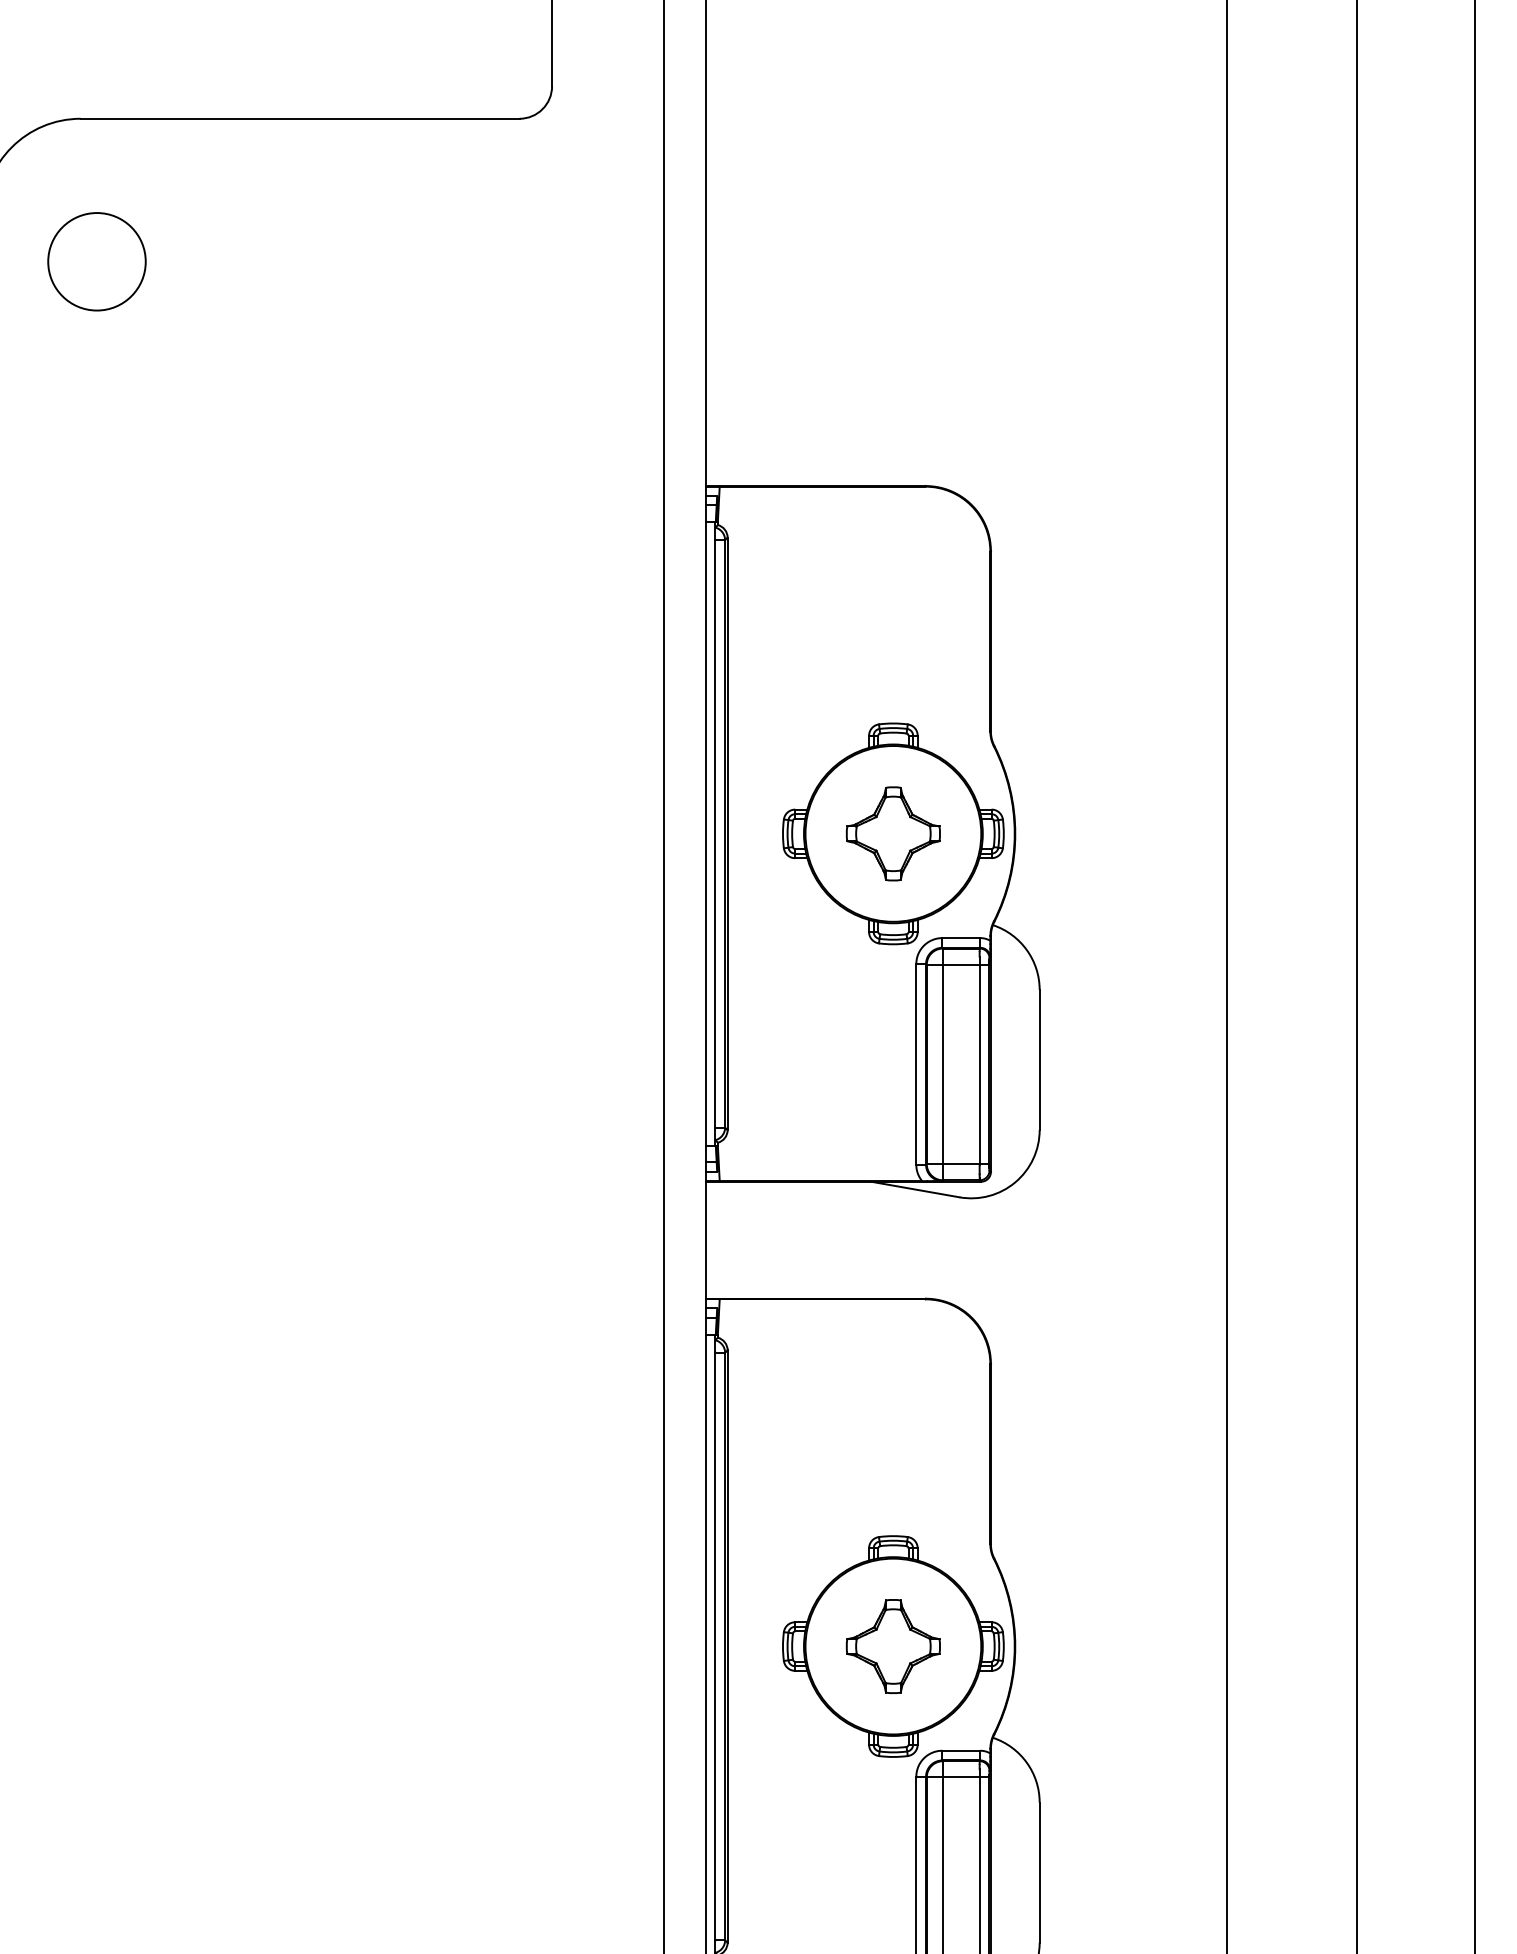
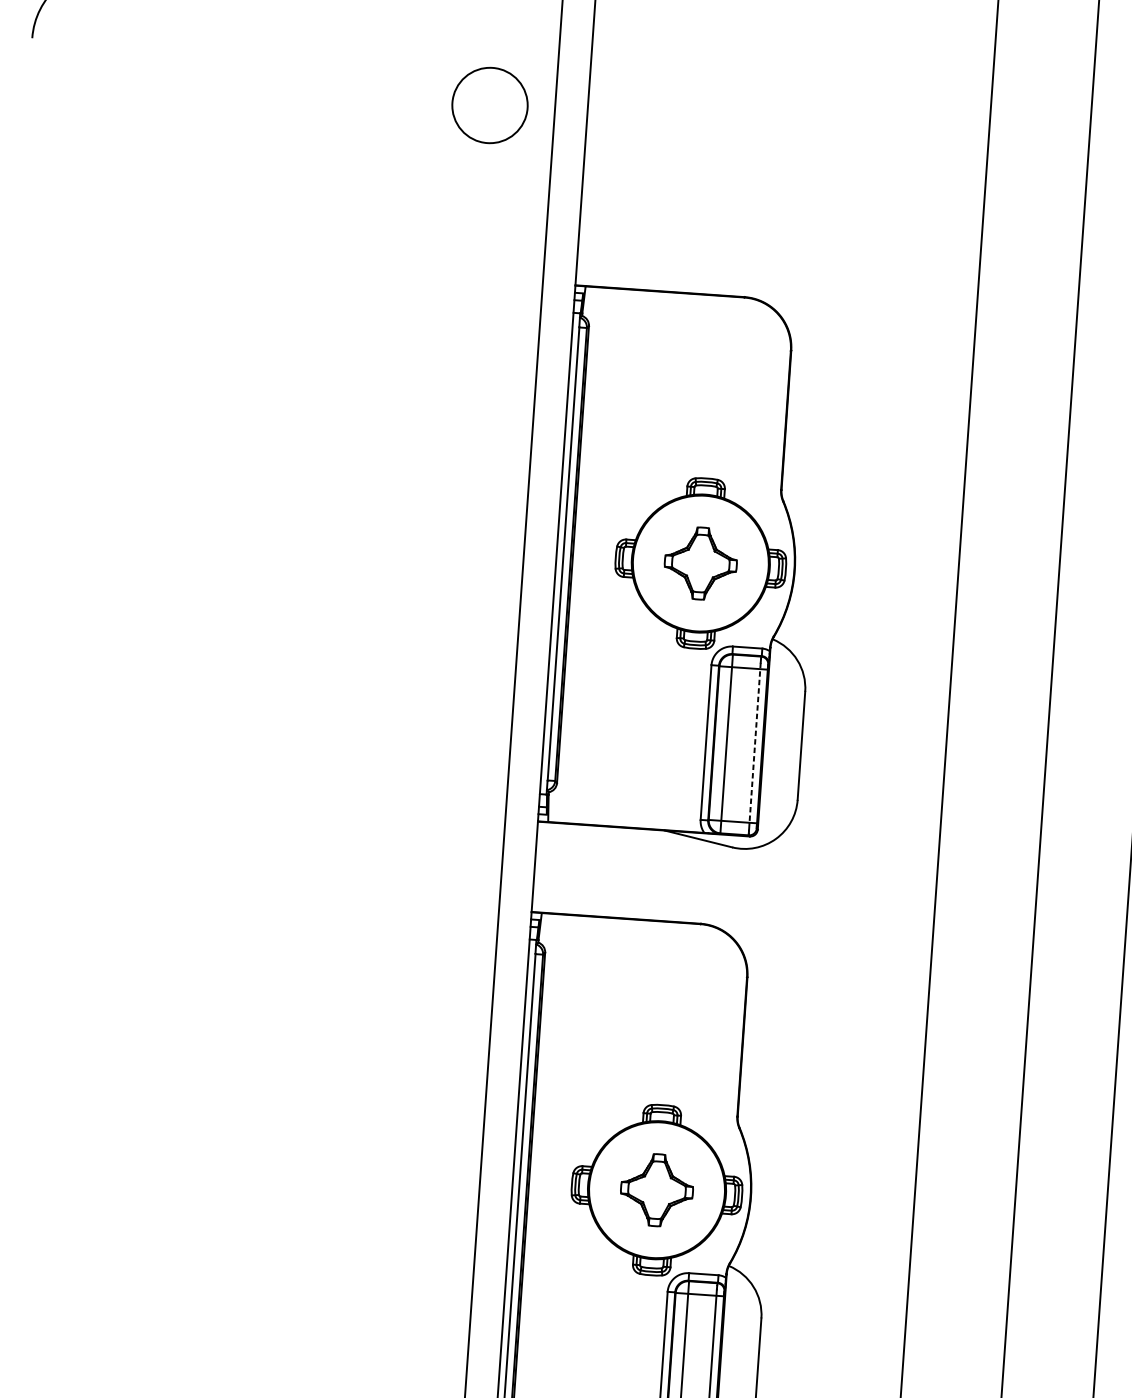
circle: (96, 261) -> (489, 105), moved
line: (979, 1061) -> (754, 743), solid -> dashed

